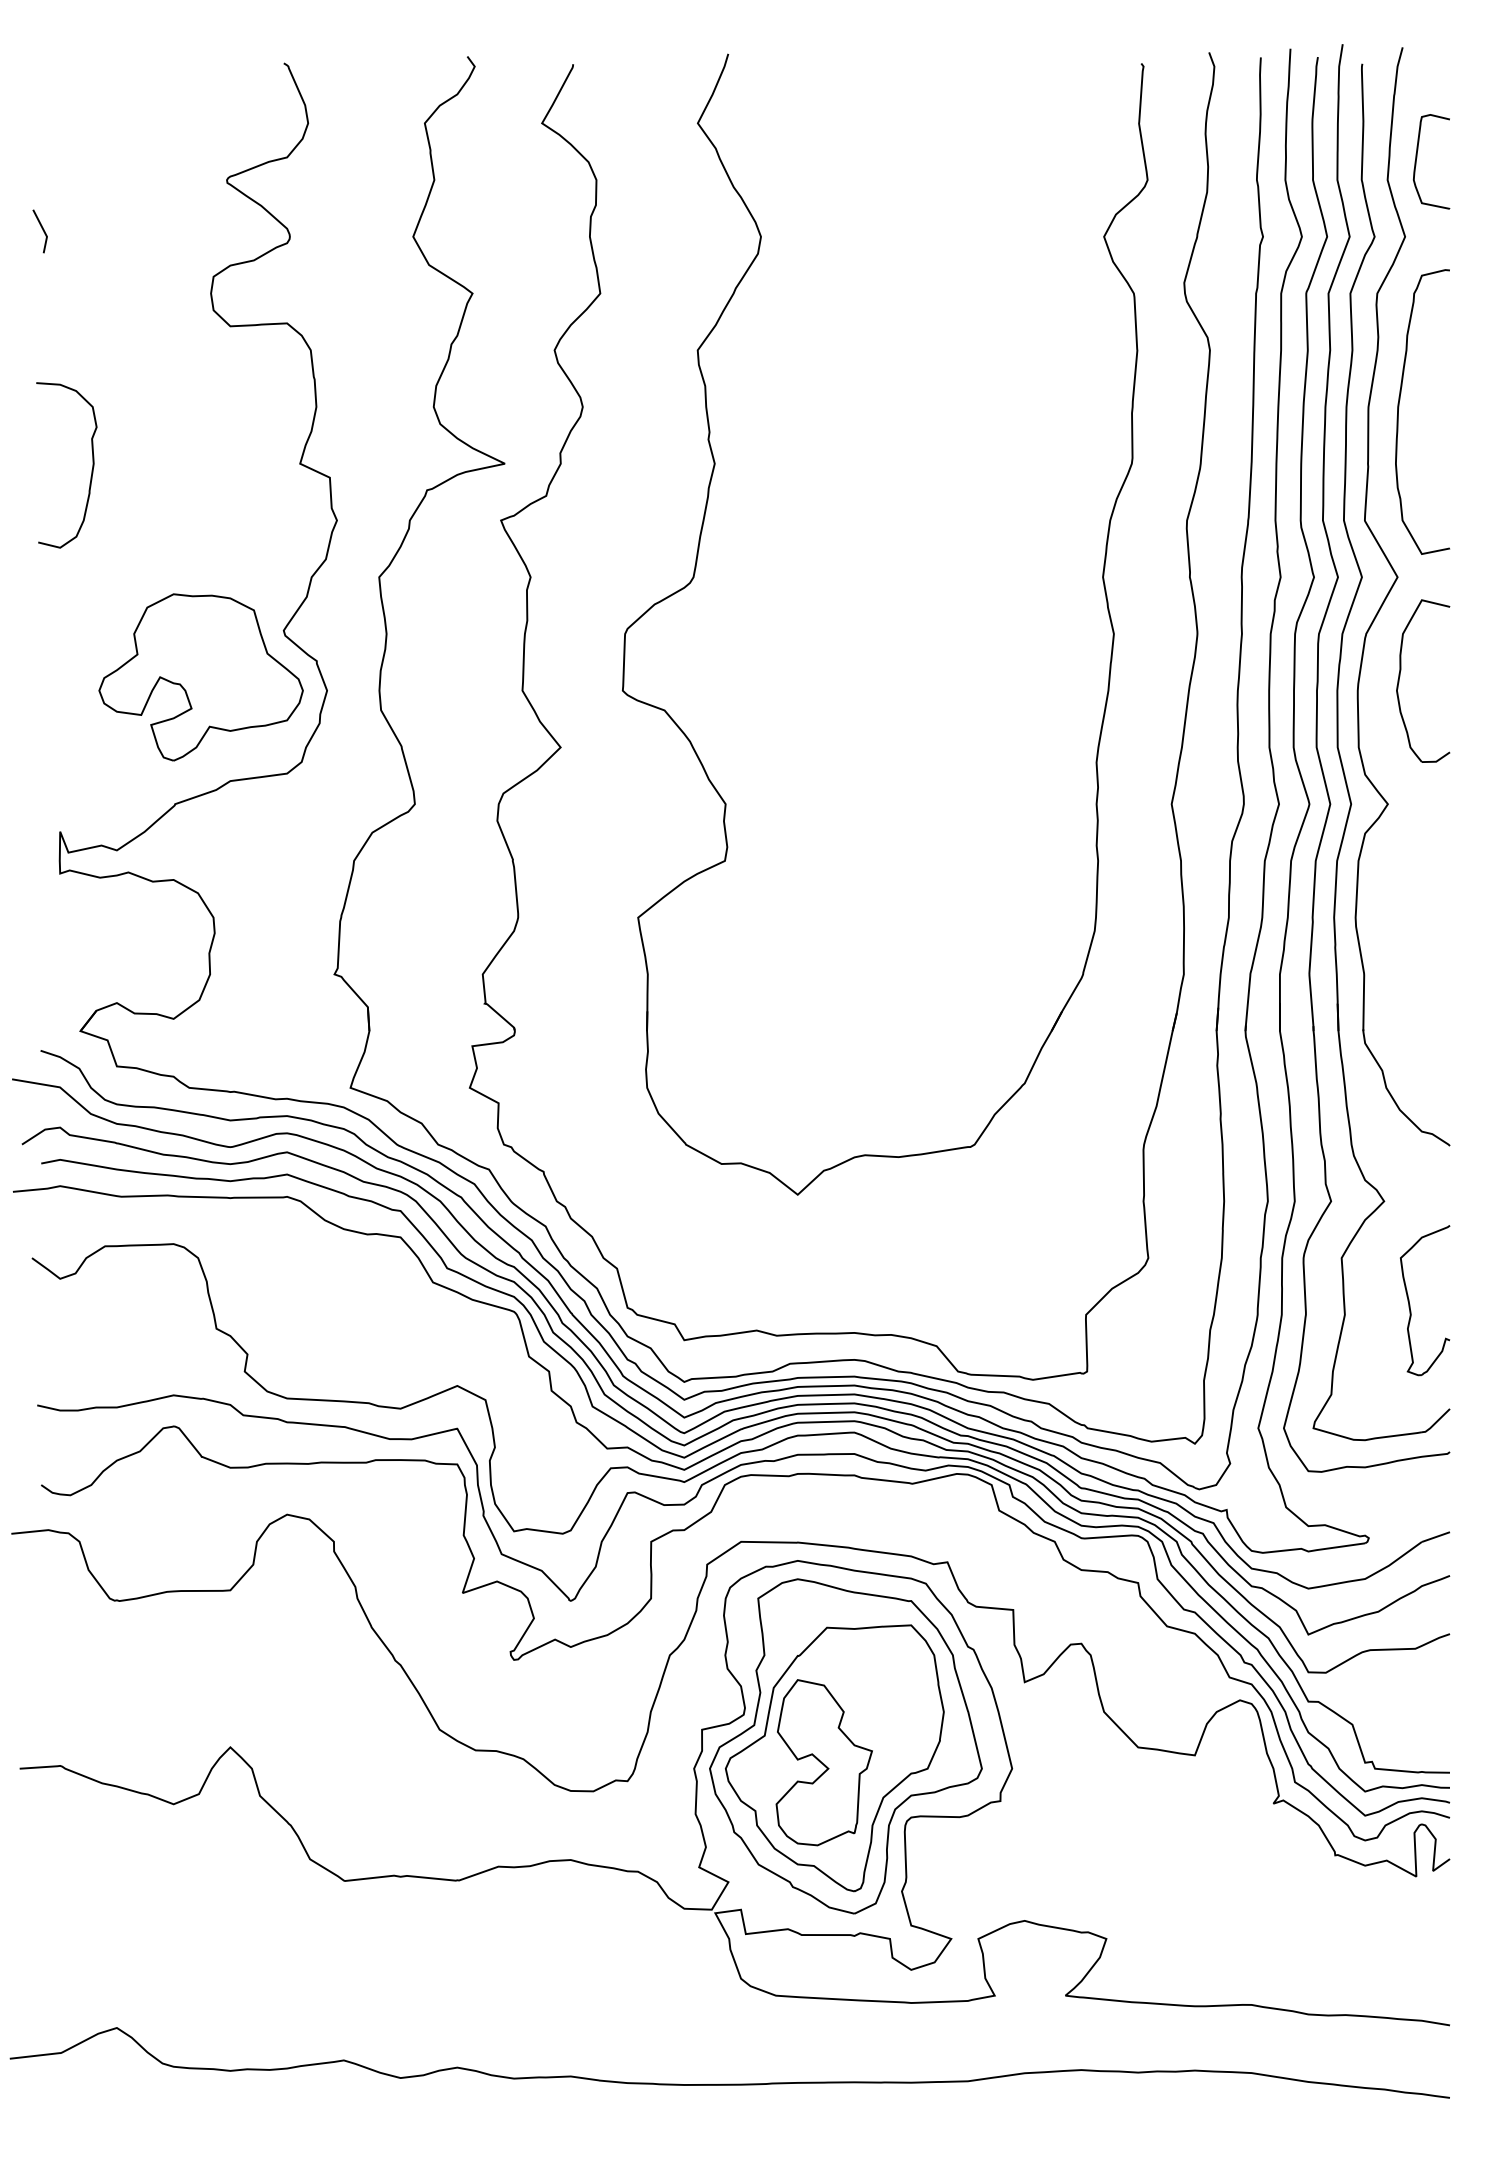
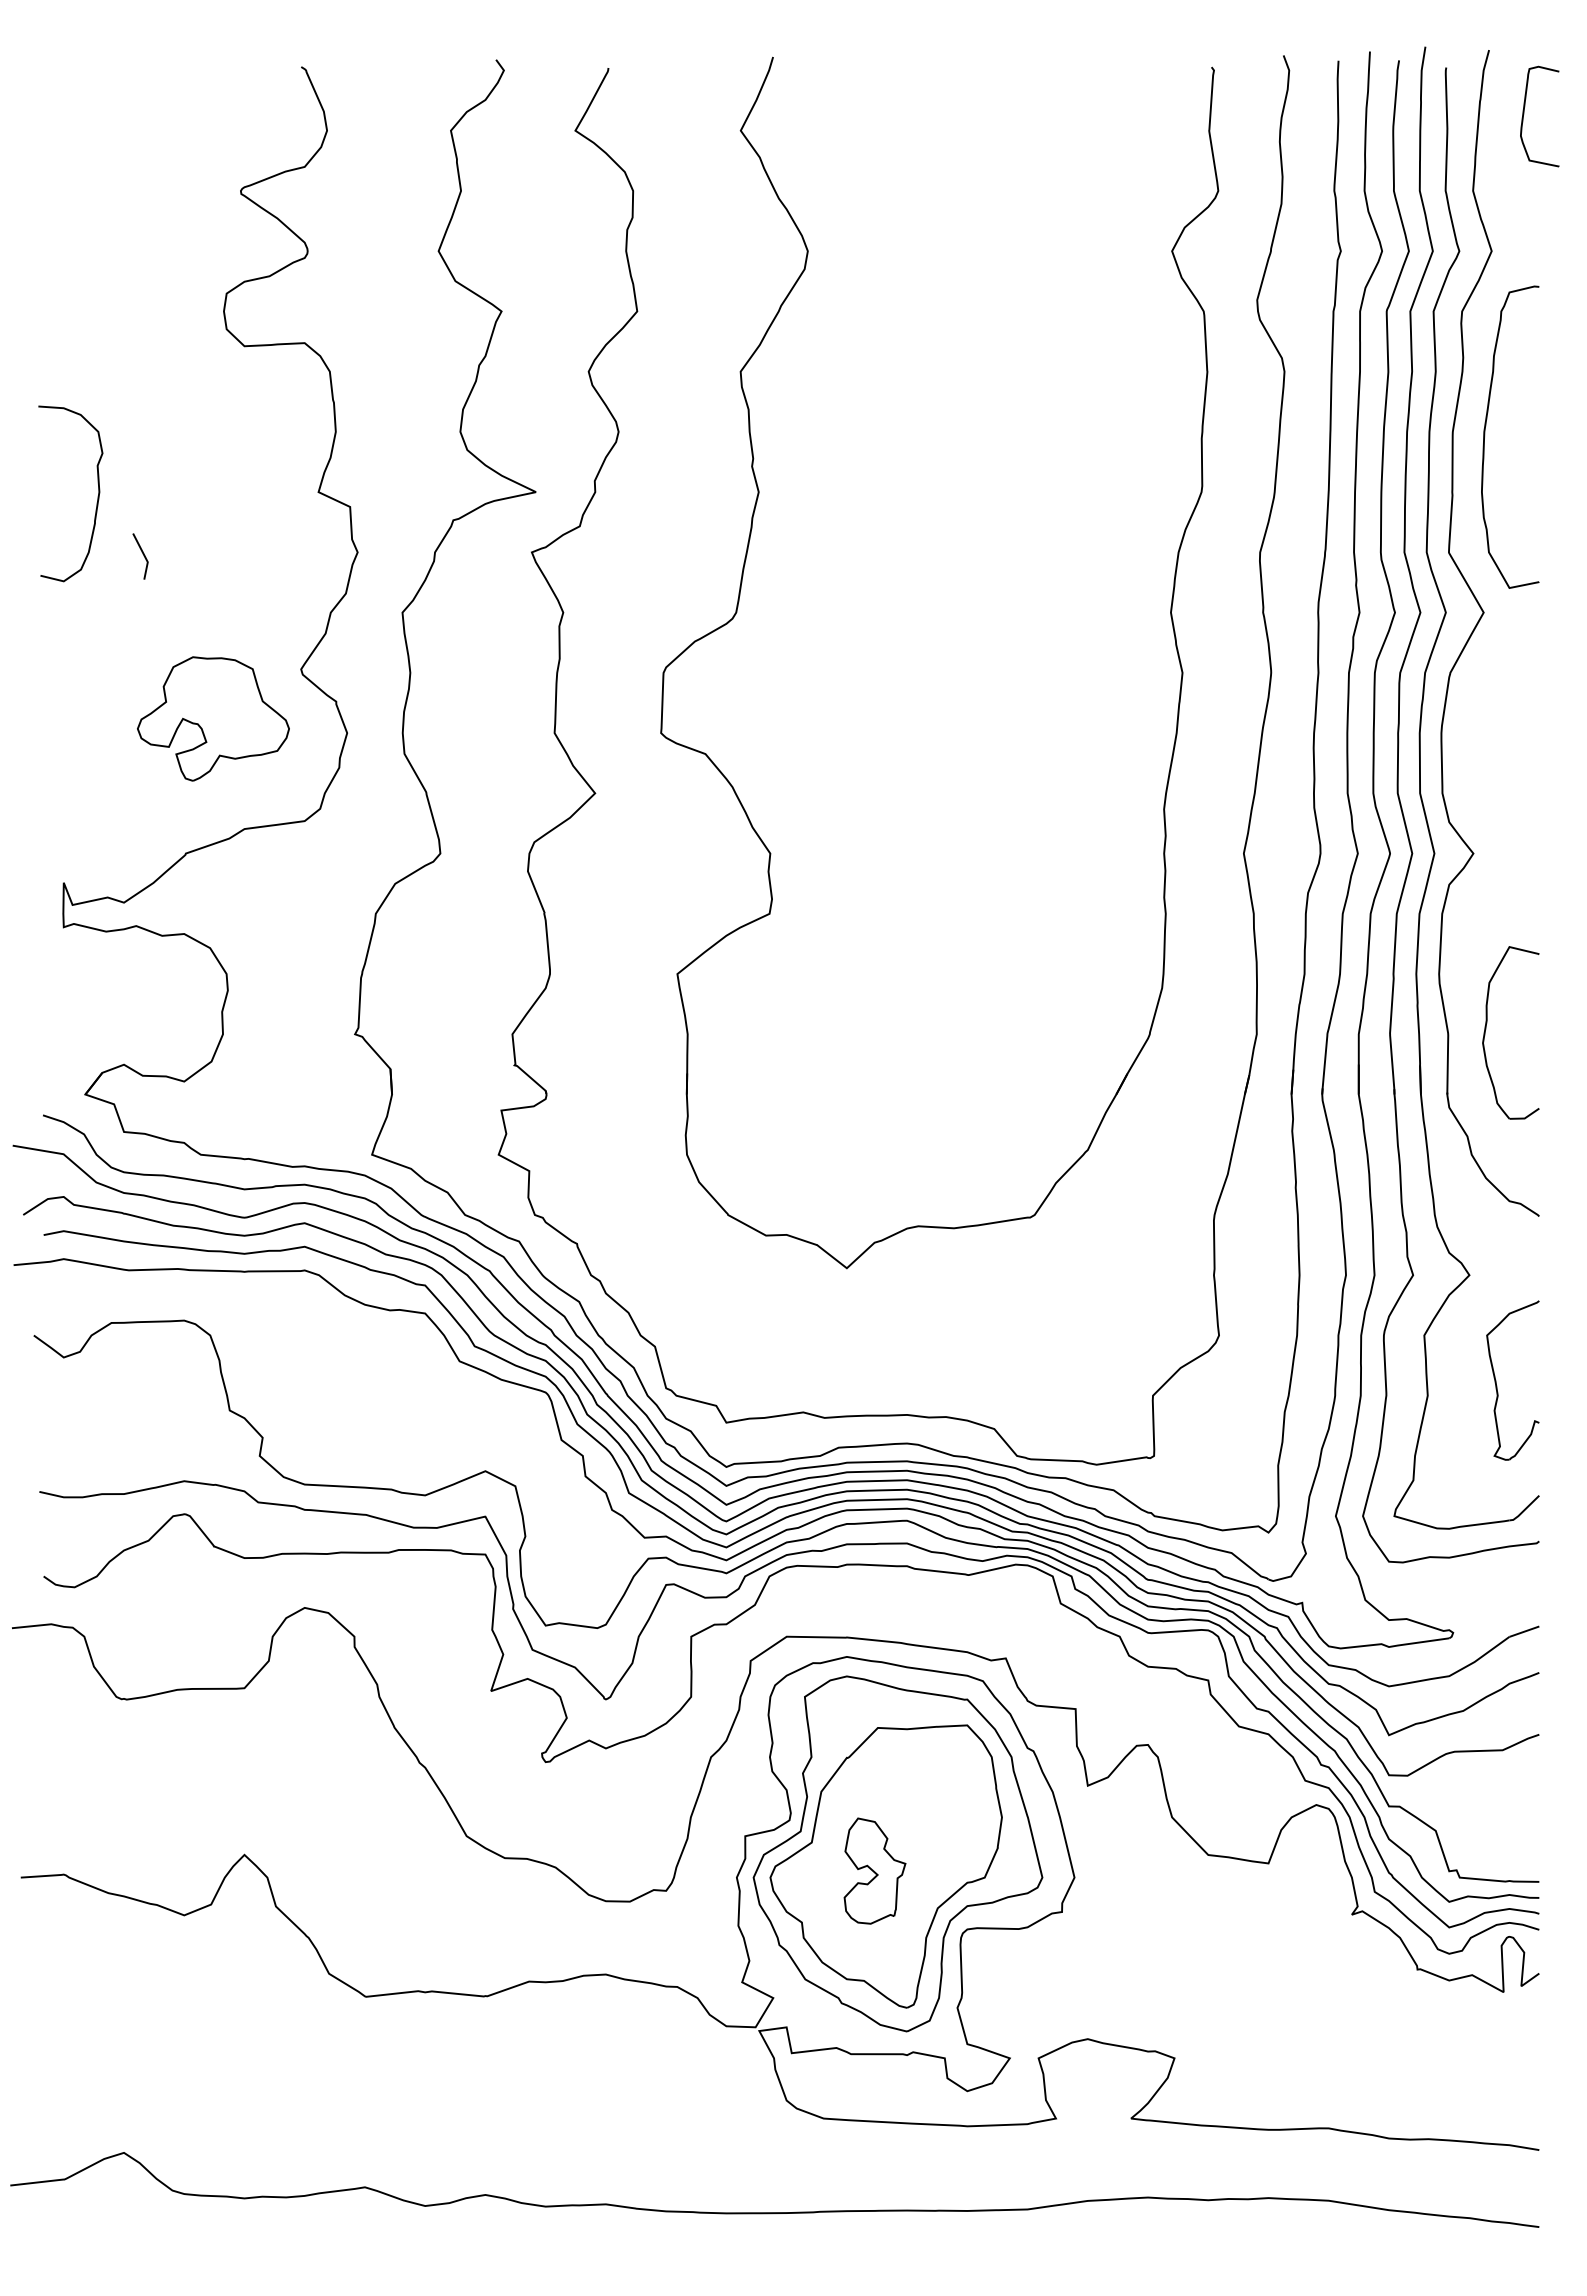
curve: (1417, 159) -> (1524, 114), moved
line: (42, 229) -> (142, 554), moved
part: (201, 676) -> (213, 718), size x0.7
part: (1400, 677) -> (1486, 1029), moved
part: (823, 1762) -> (874, 1870), size x0.6

